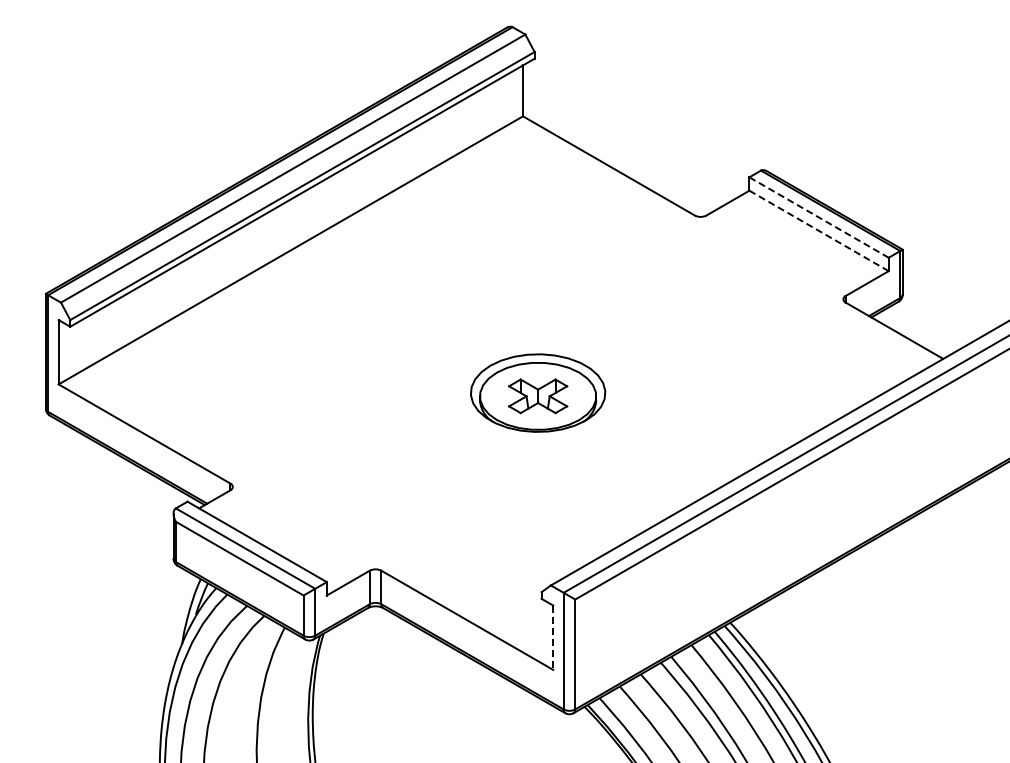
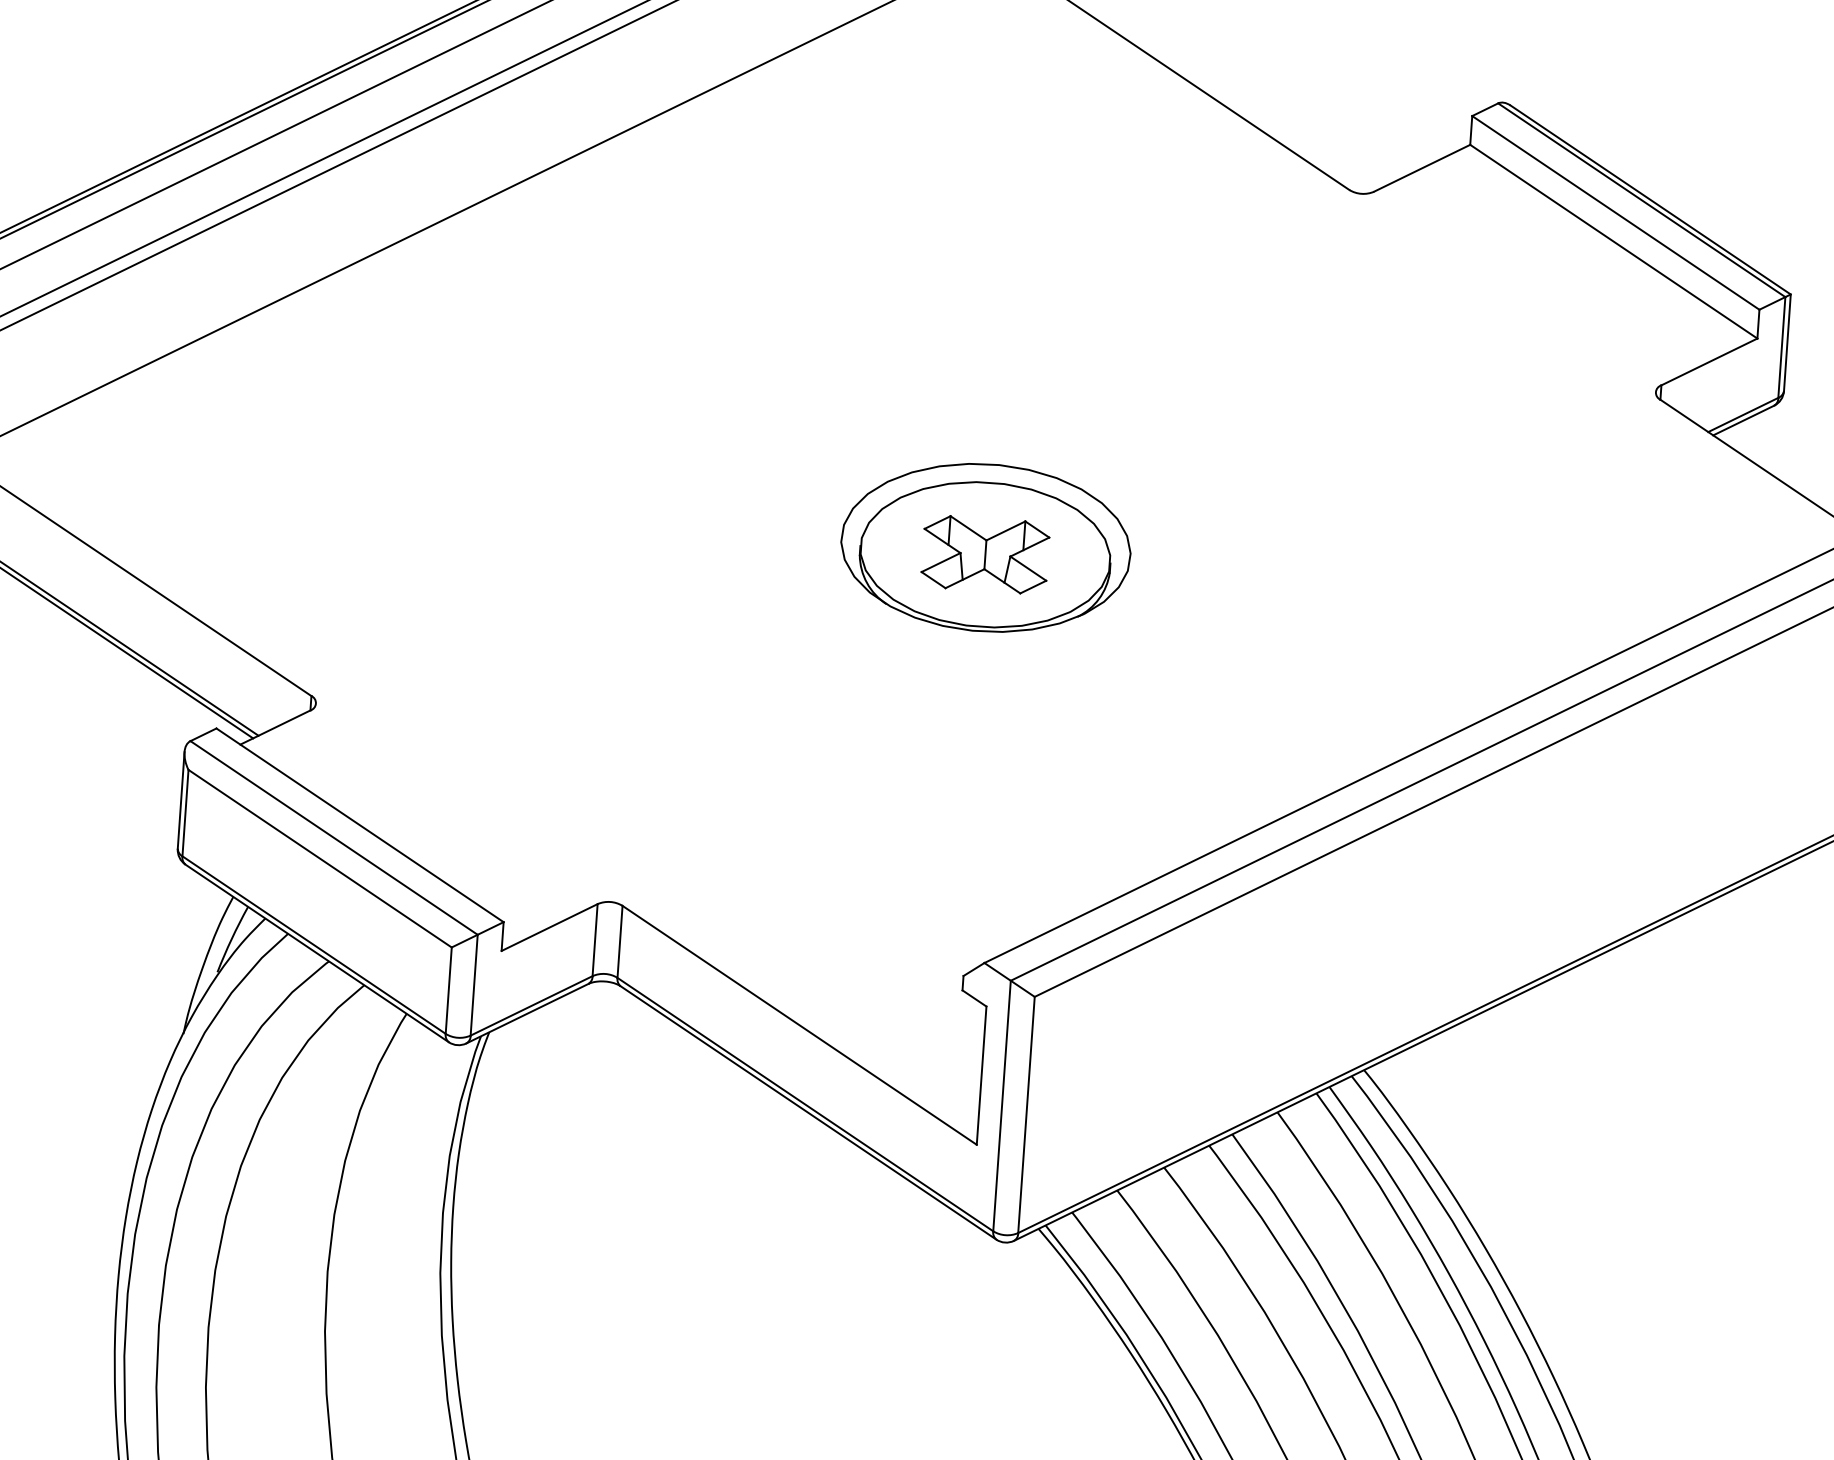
line: (819, 217) -> (1616, 212), dashed -> solid
line: (819, 231) -> (1614, 242), dashed -> solid
line: (553, 638) -> (982, 1077), dashed -> solid

